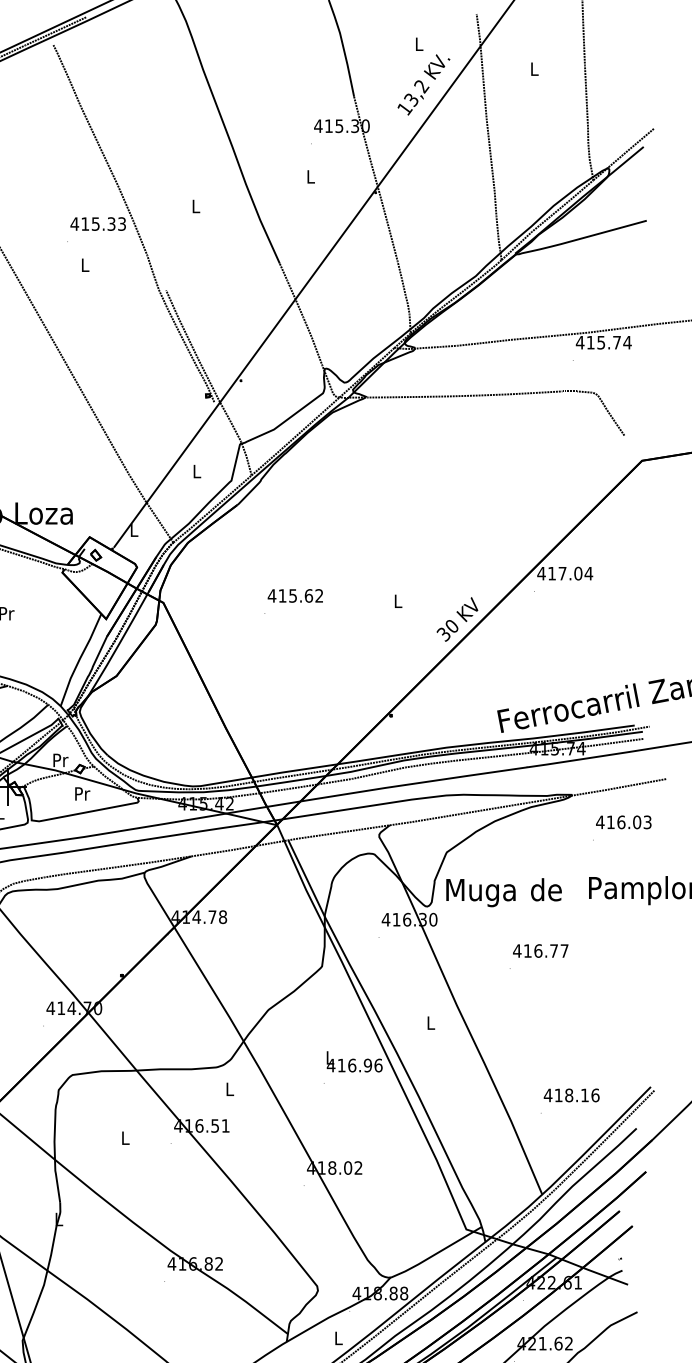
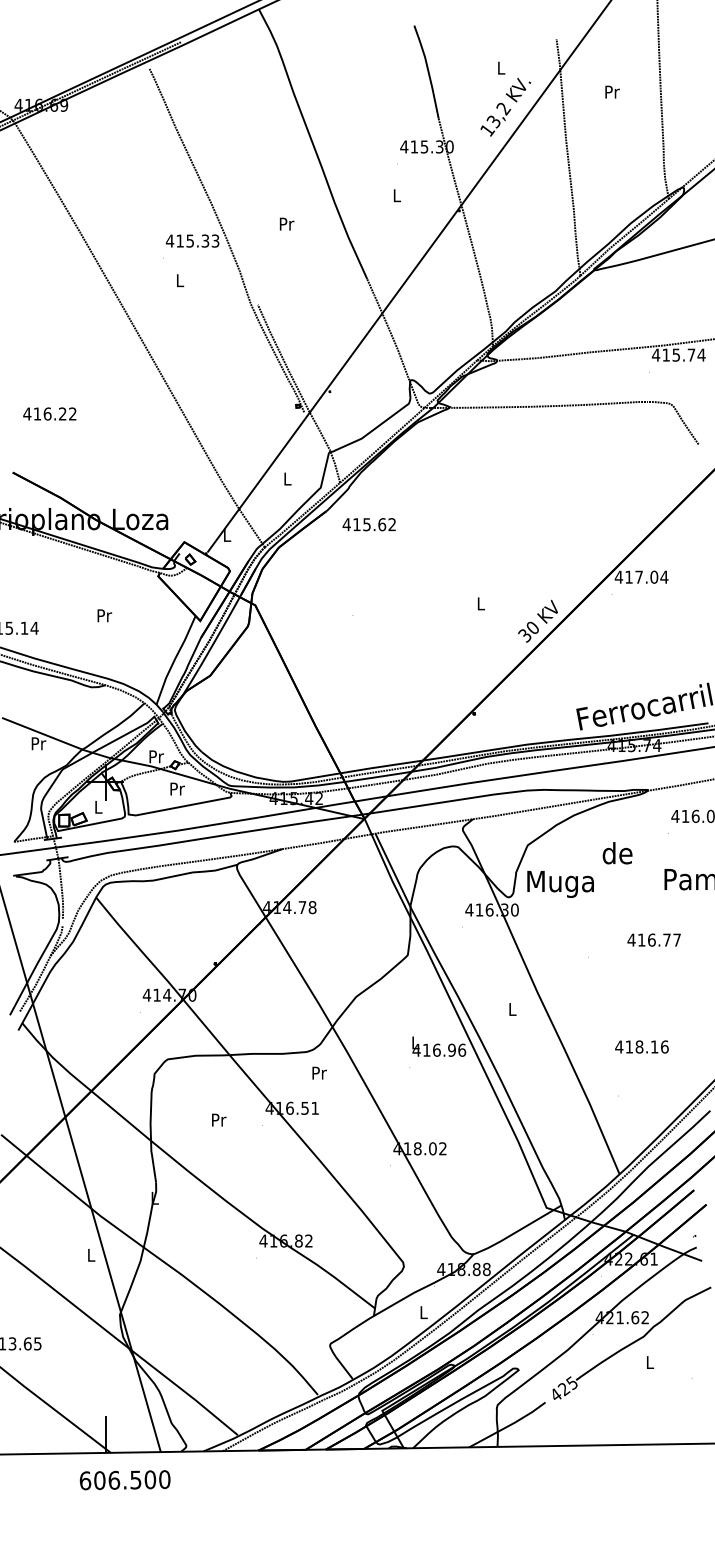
text: (534, 68) -> (612, 91), L -> Pr
text: (195, 205) -> (286, 223), L -> Pr
text: (294, 595) -> (368, 524), moved
text: (546, 890) -> (617, 853), moved
text: (540, 950) -> (653, 939), moved
text: (230, 1088) -> (319, 1072), L -> Pr
text: (571, 1094) -> (641, 1046), moved
text: (126, 1137) -> (219, 1119), L -> Pr

